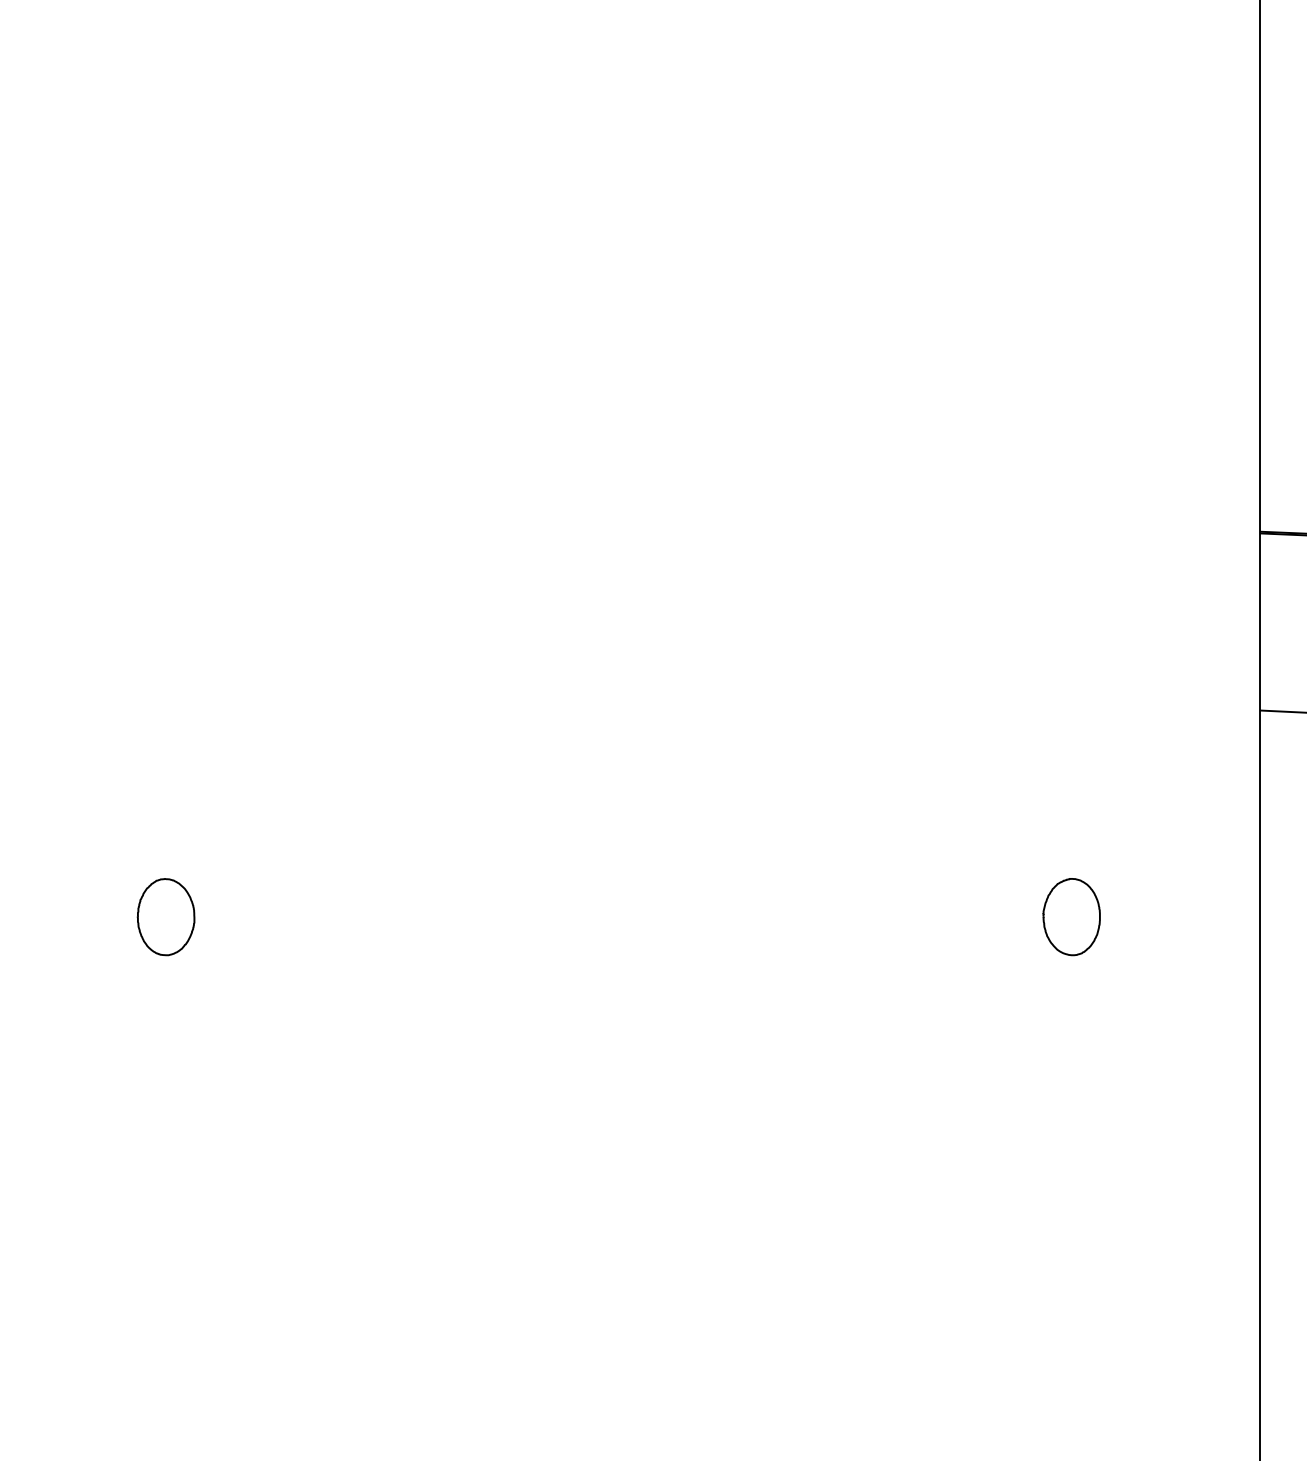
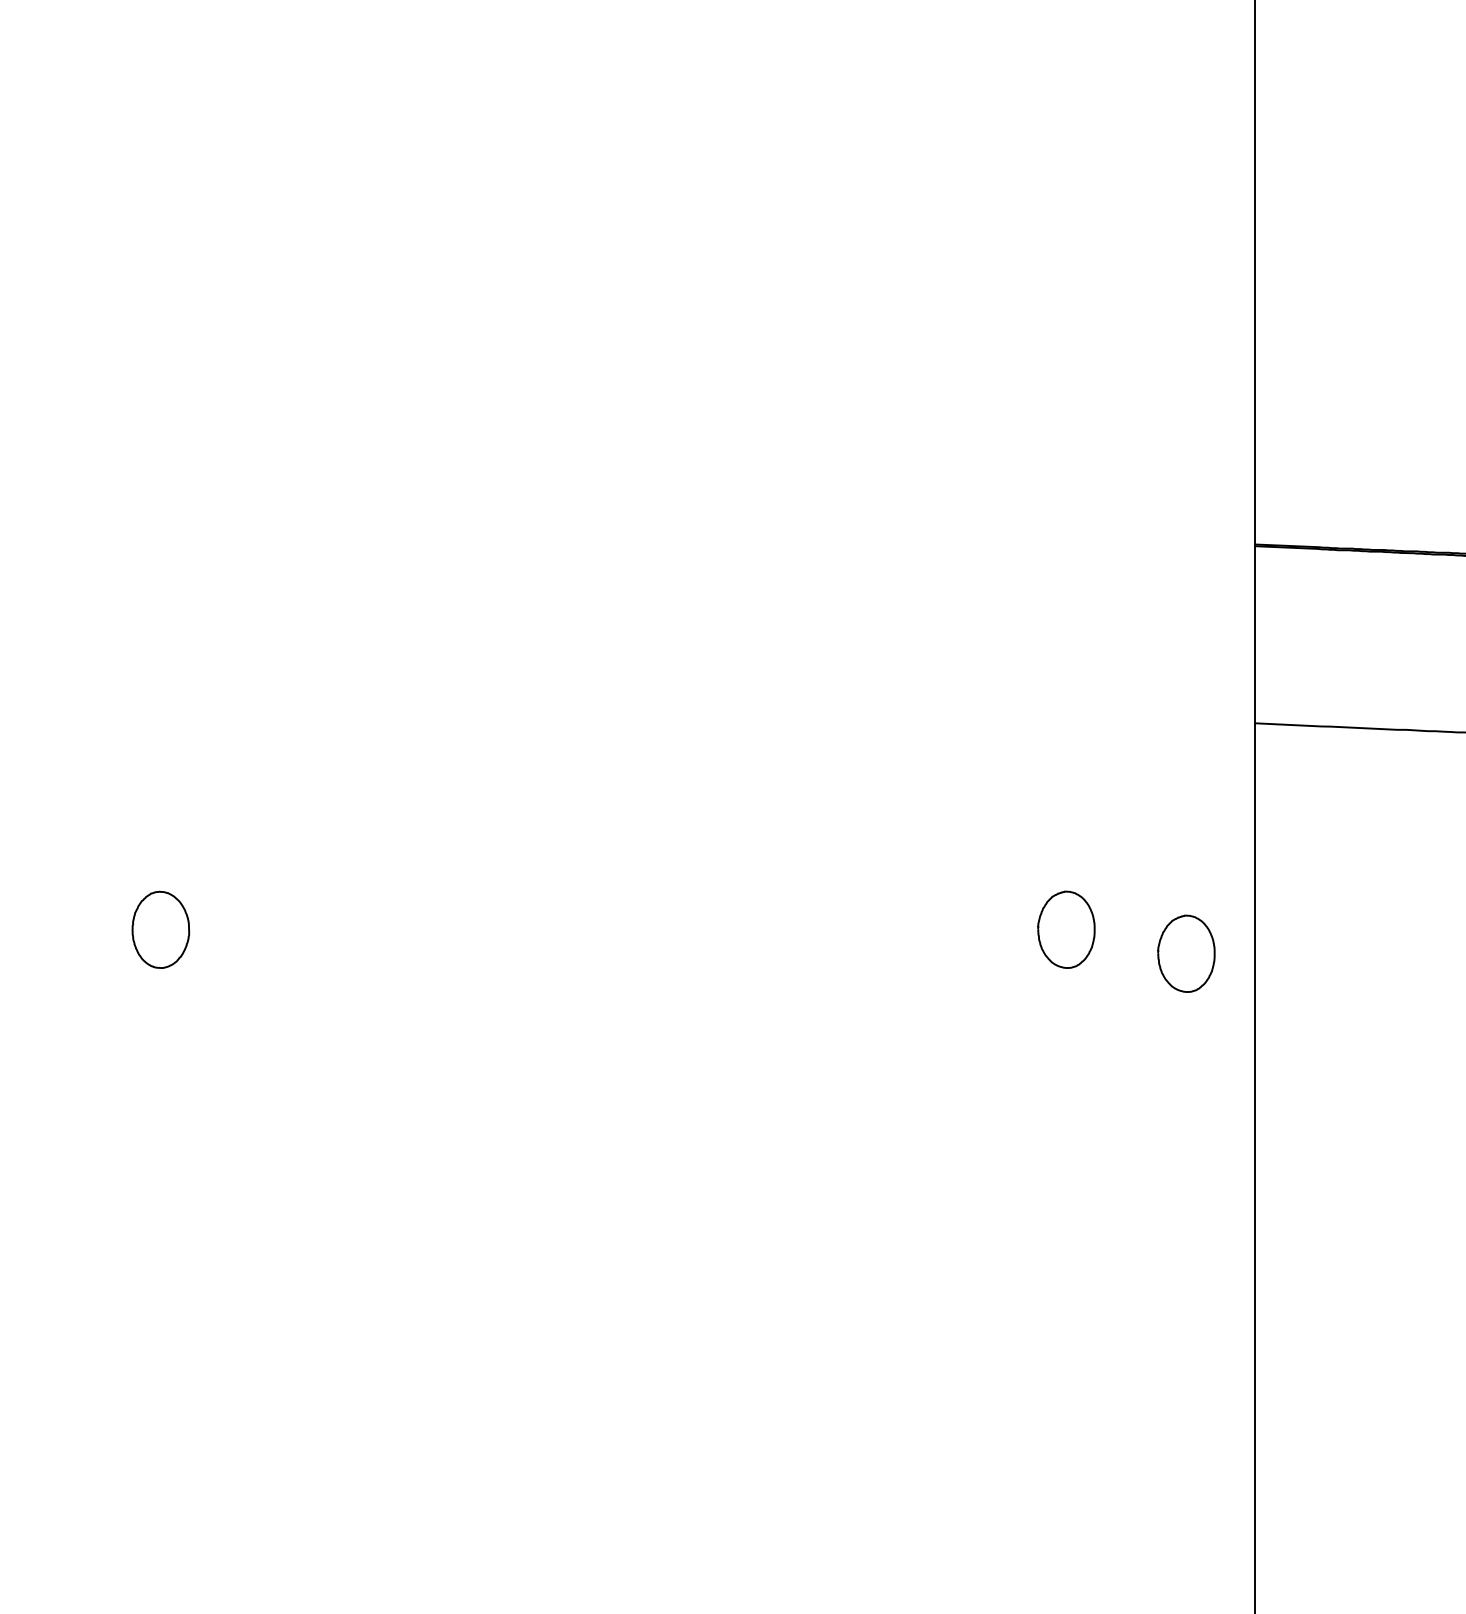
part: (1191, 940) -> (1186, 953), added

